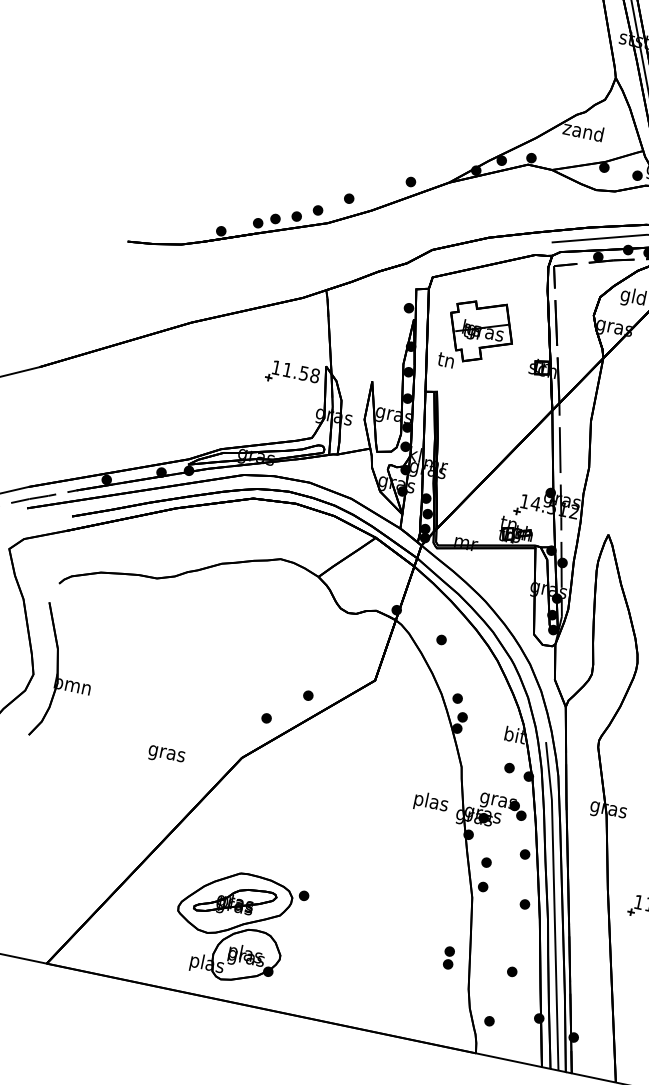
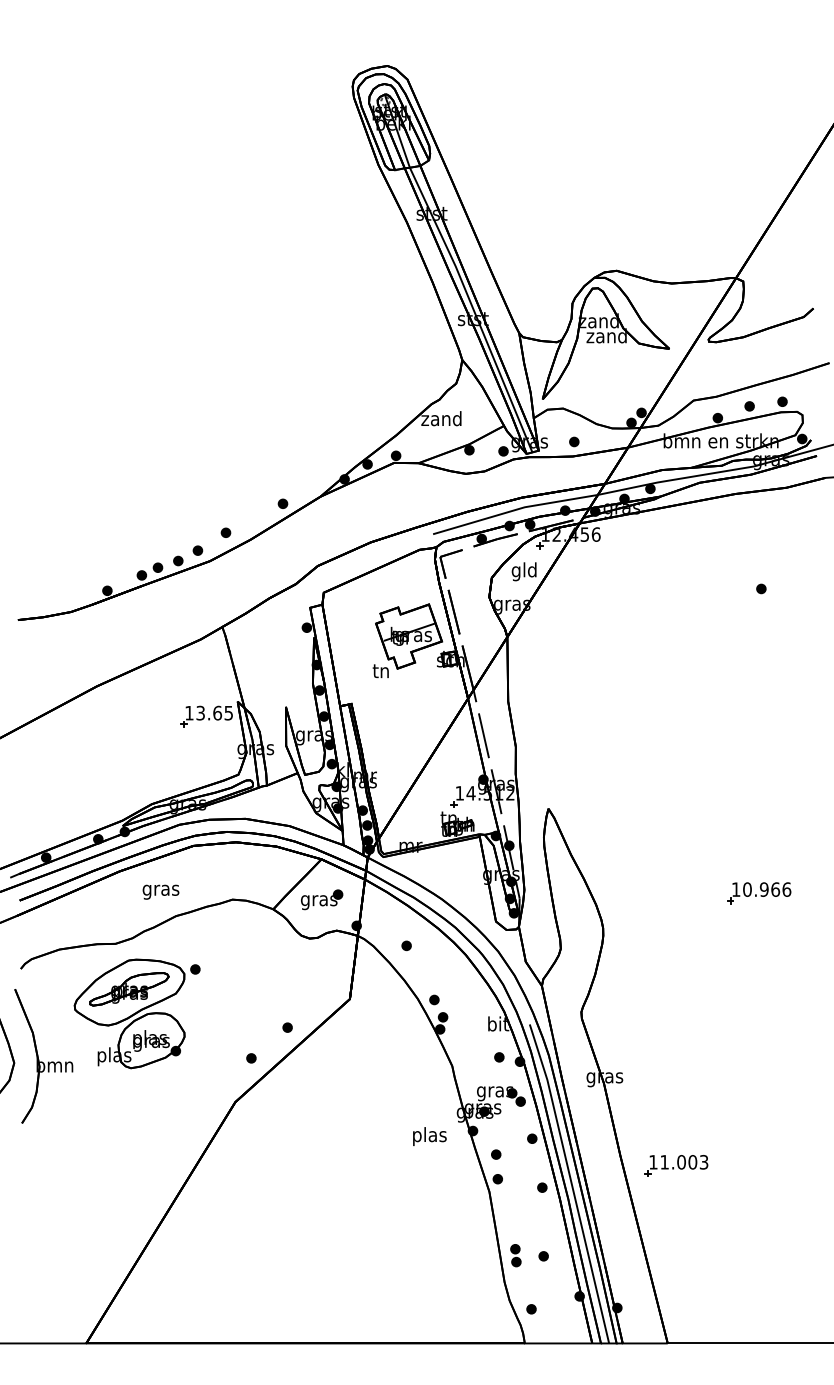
part: (478, 335) -> (407, 640), moved
text: (301, 372) -> (214, 712), 11.58 -> 13.65
part: (368, 577) -> (322, 899), added
text: (166, 754) -> (160, 891), moved
text: (430, 802) -> (429, 1136), moved
part: (237, 926) -> (136, 1013), moved
part: (448, 957) -> (515, 1255), moved

